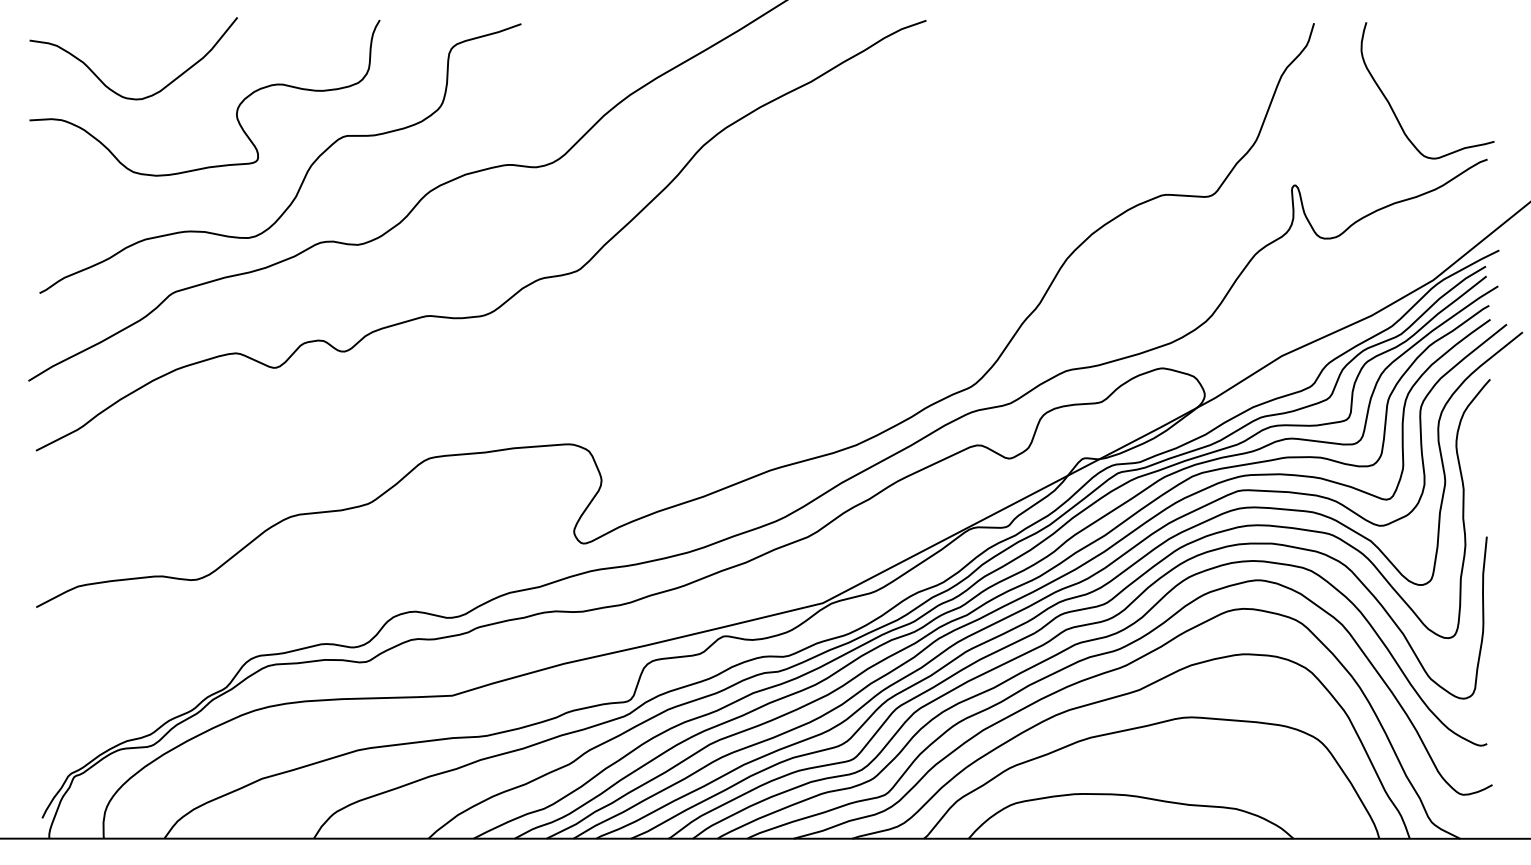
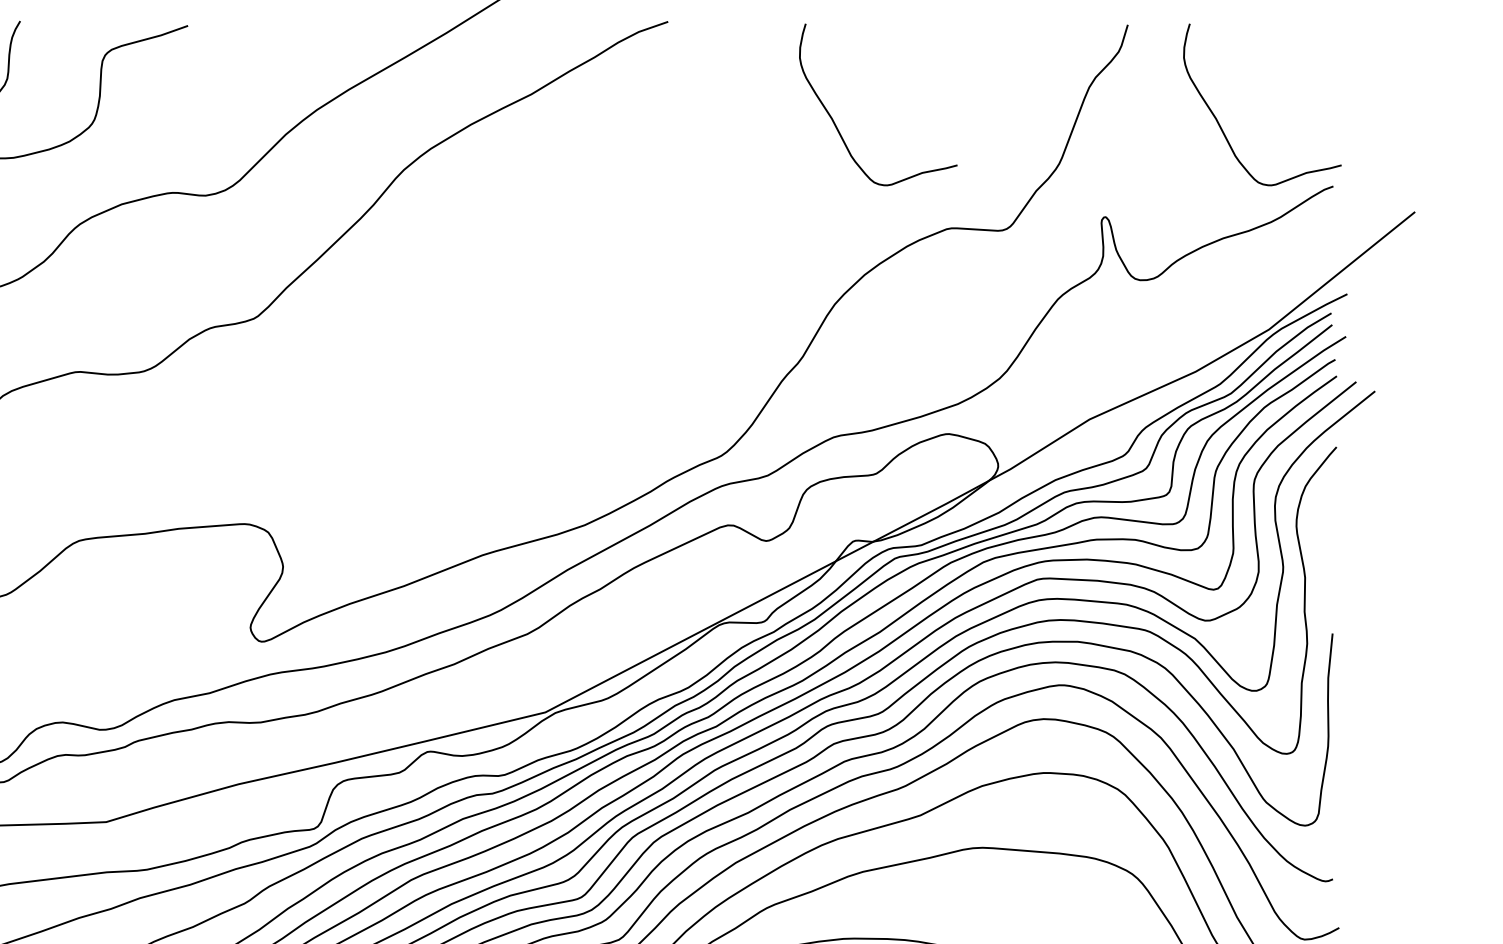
curve: (1068, 107) -> (836, 124), added

